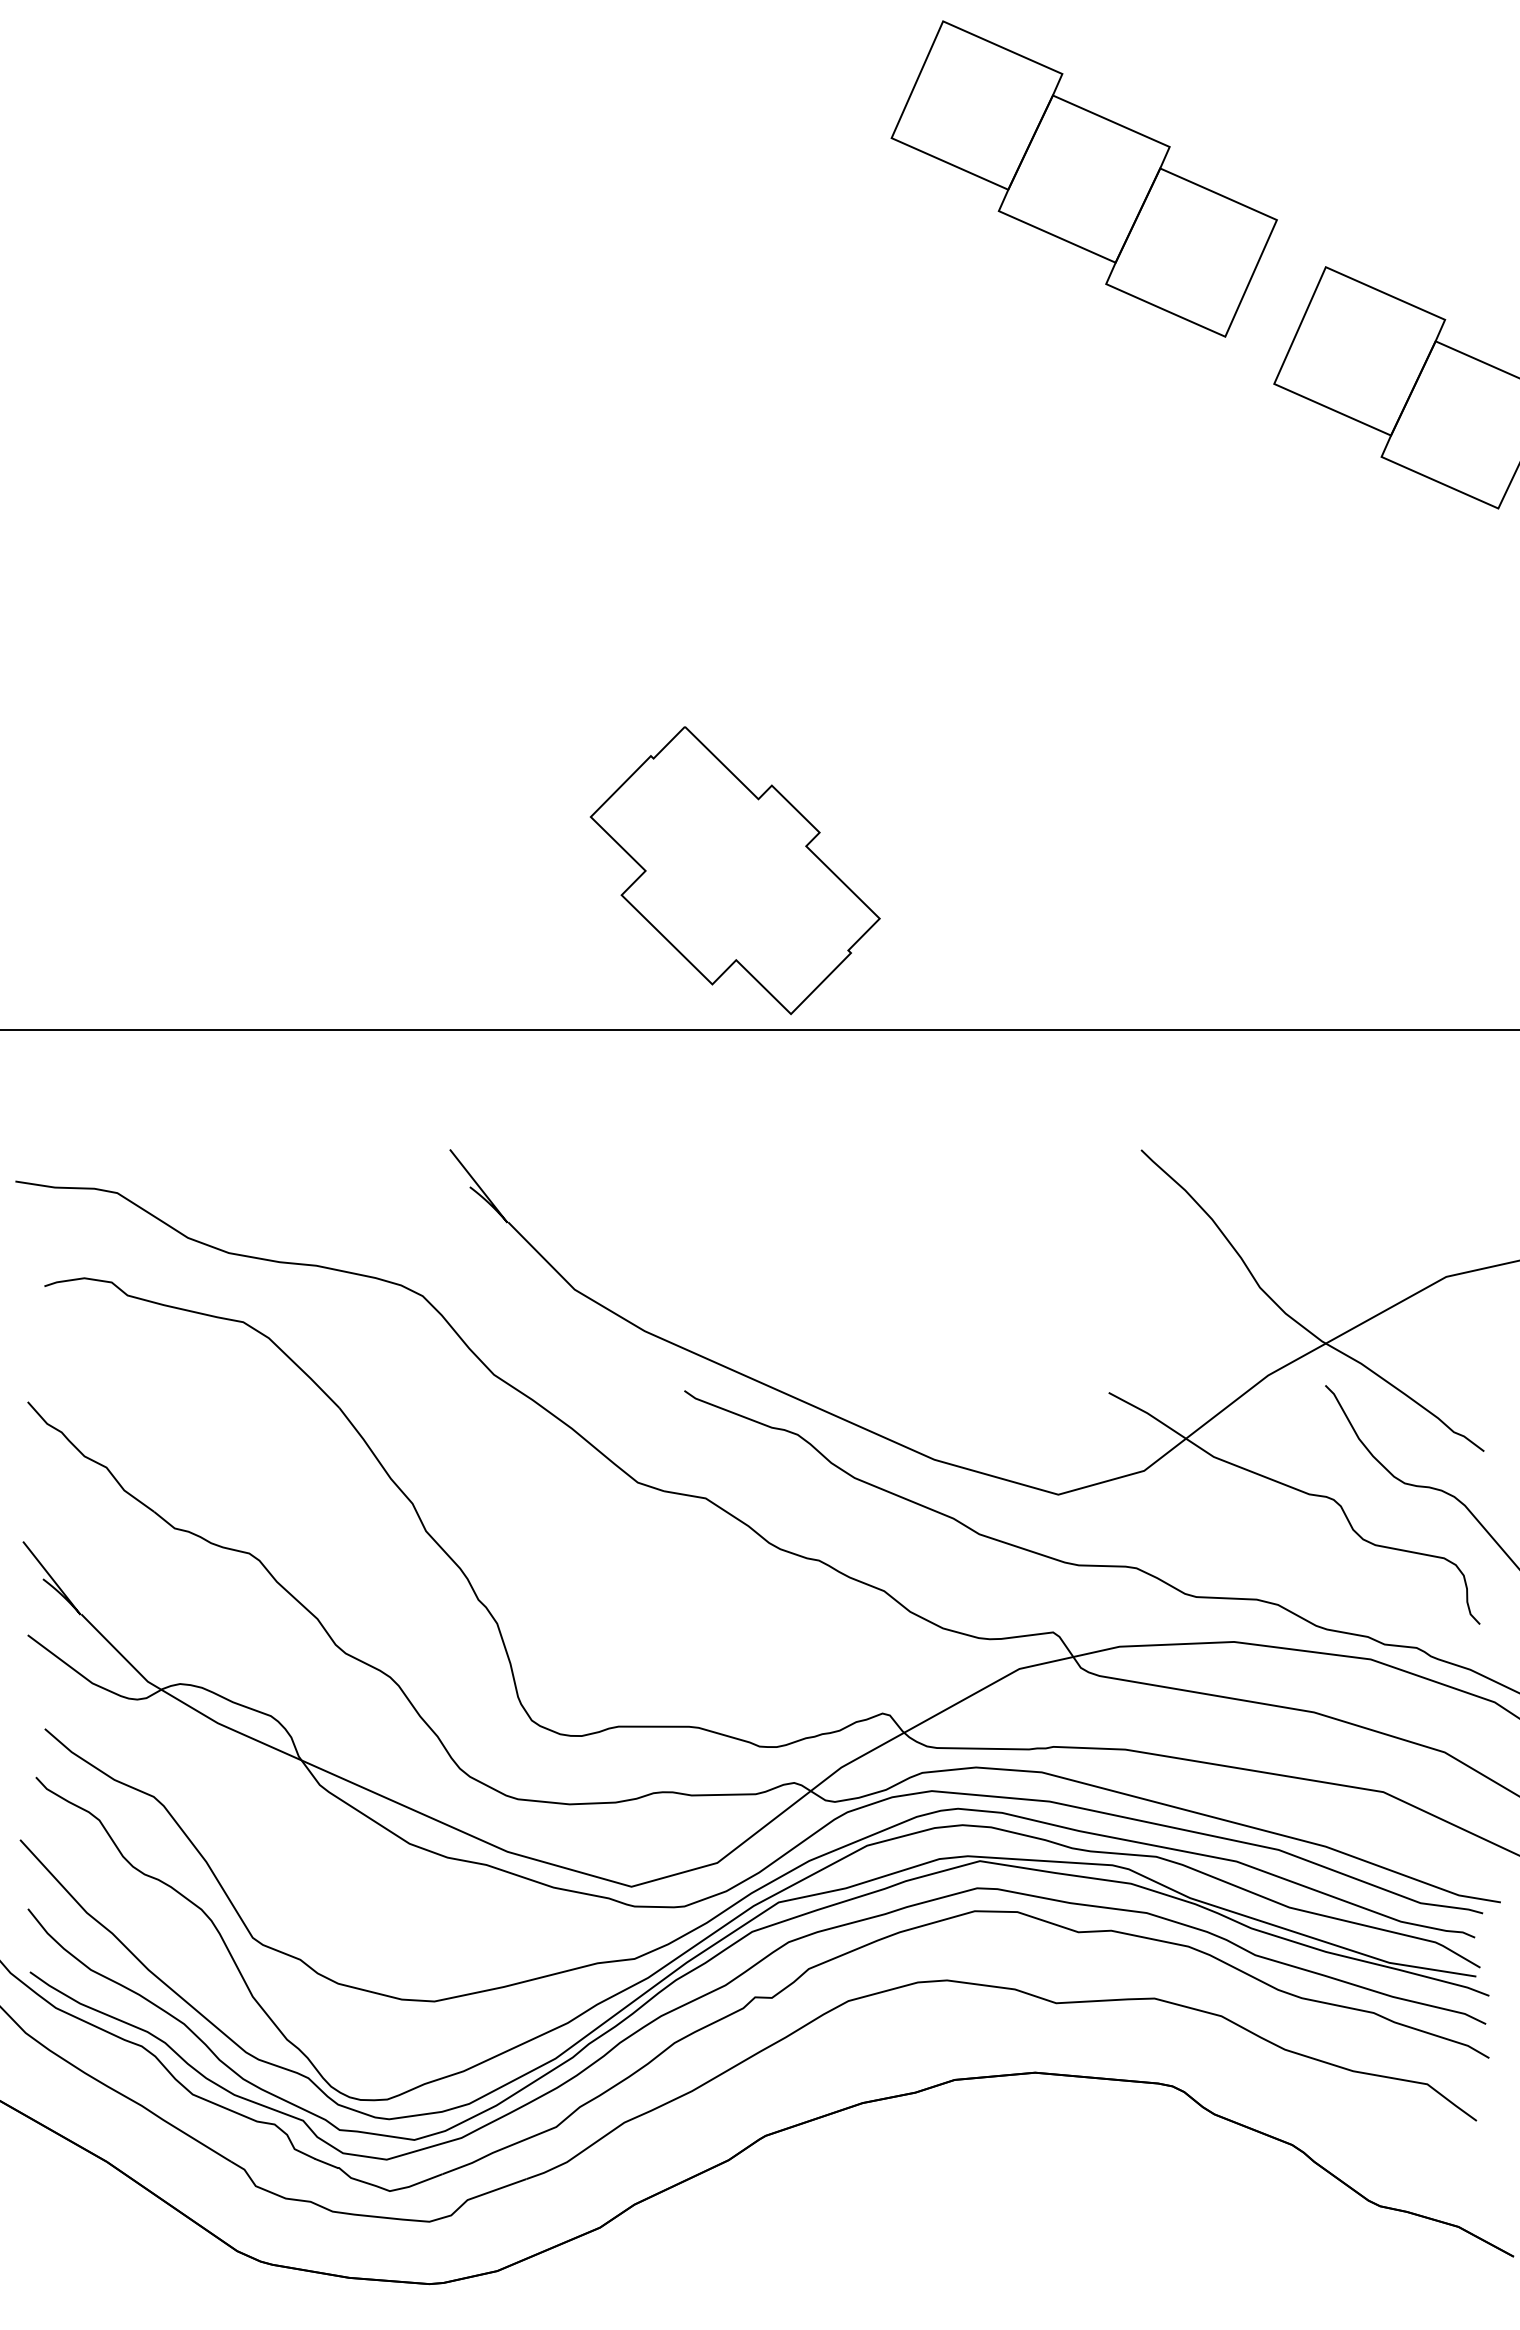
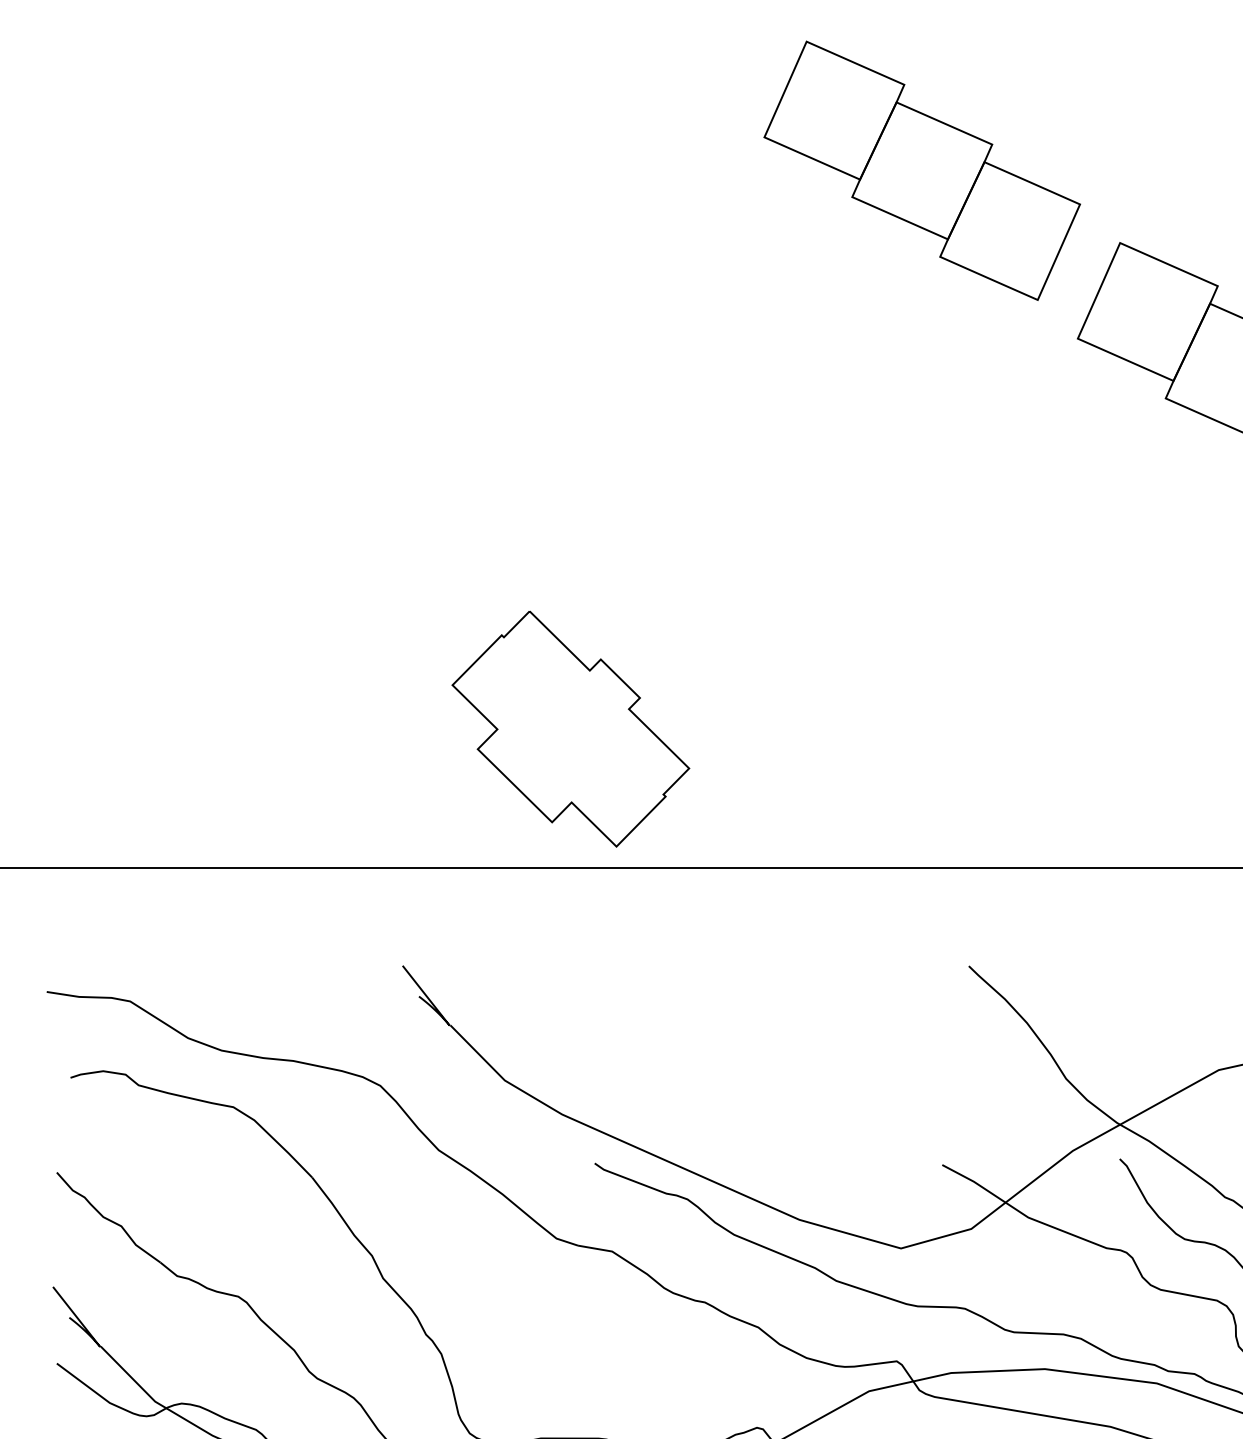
part: (734, 870) -> (570, 729), moved

